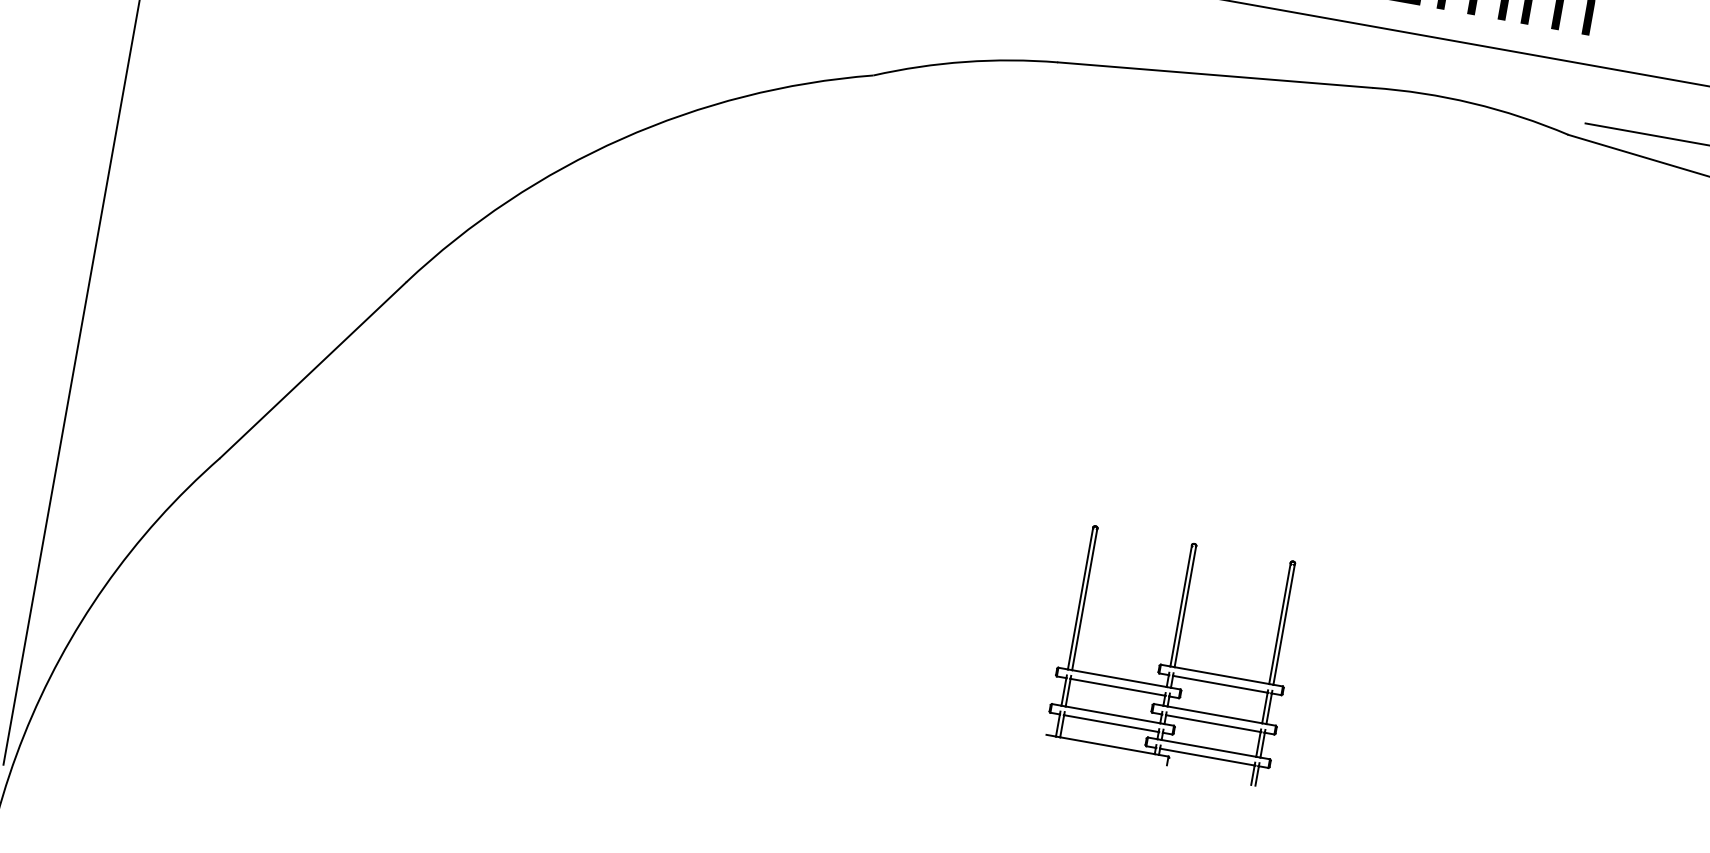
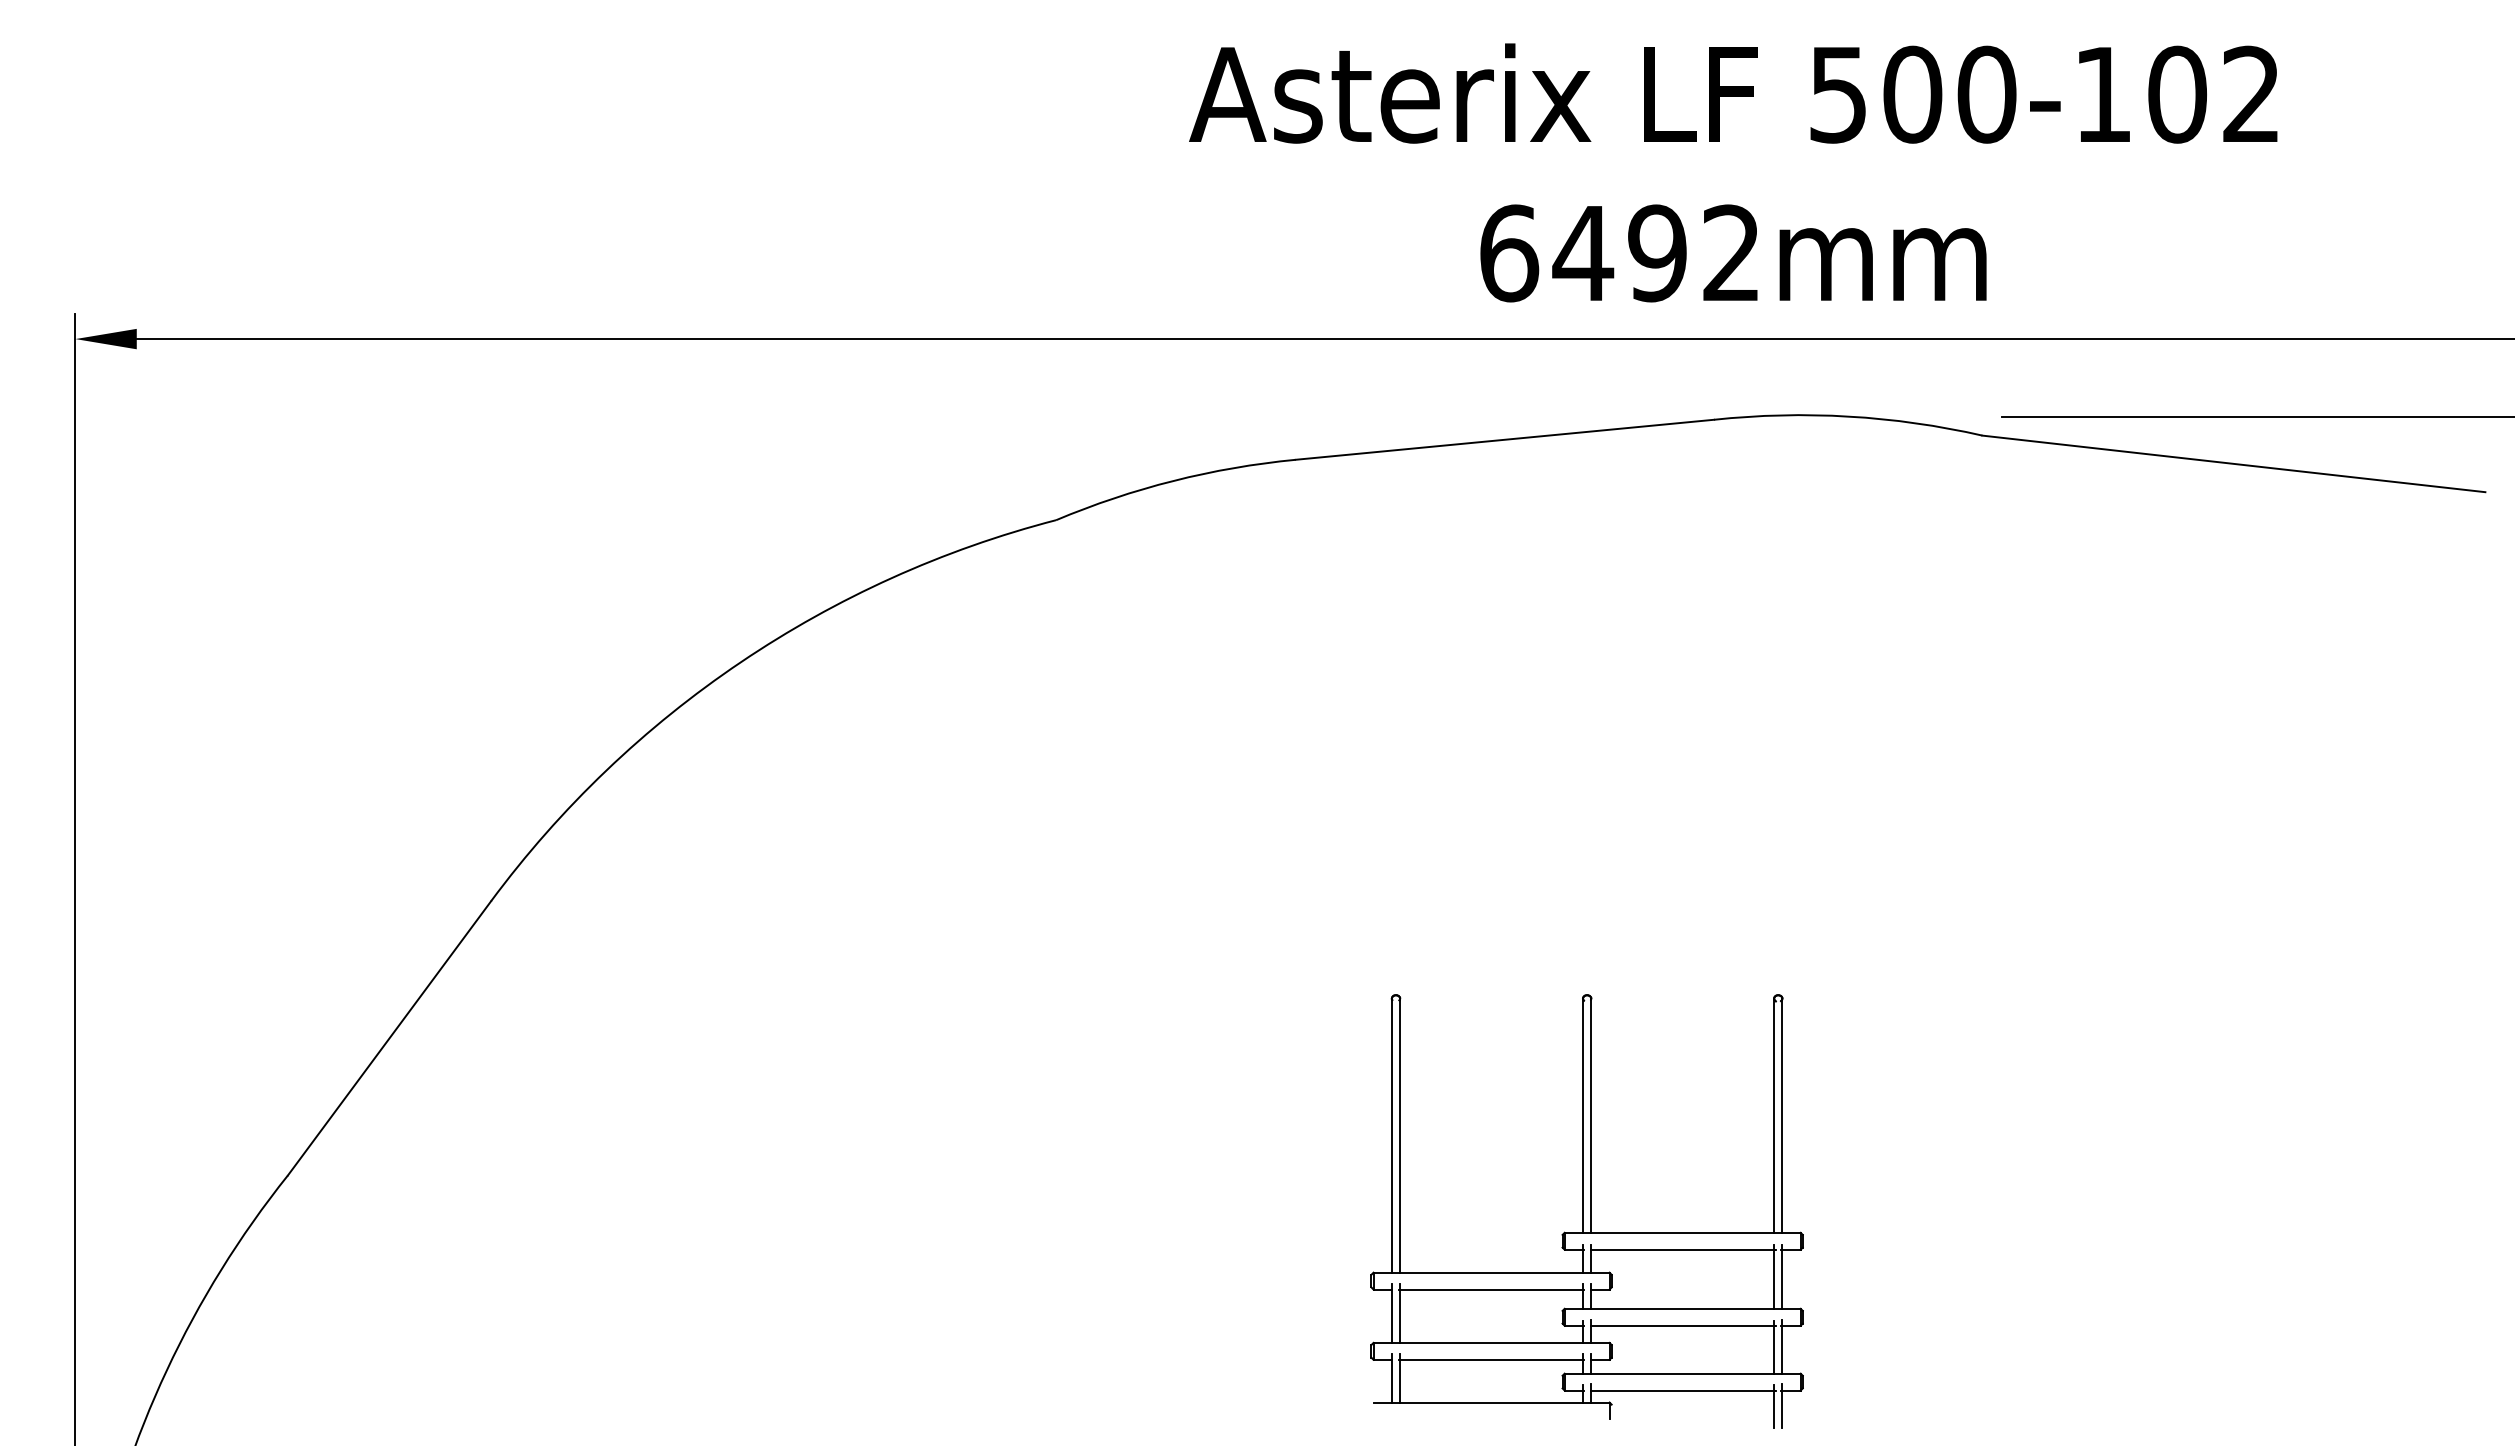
part: (1174, 655) -> (1586, 1211), size x1.43

